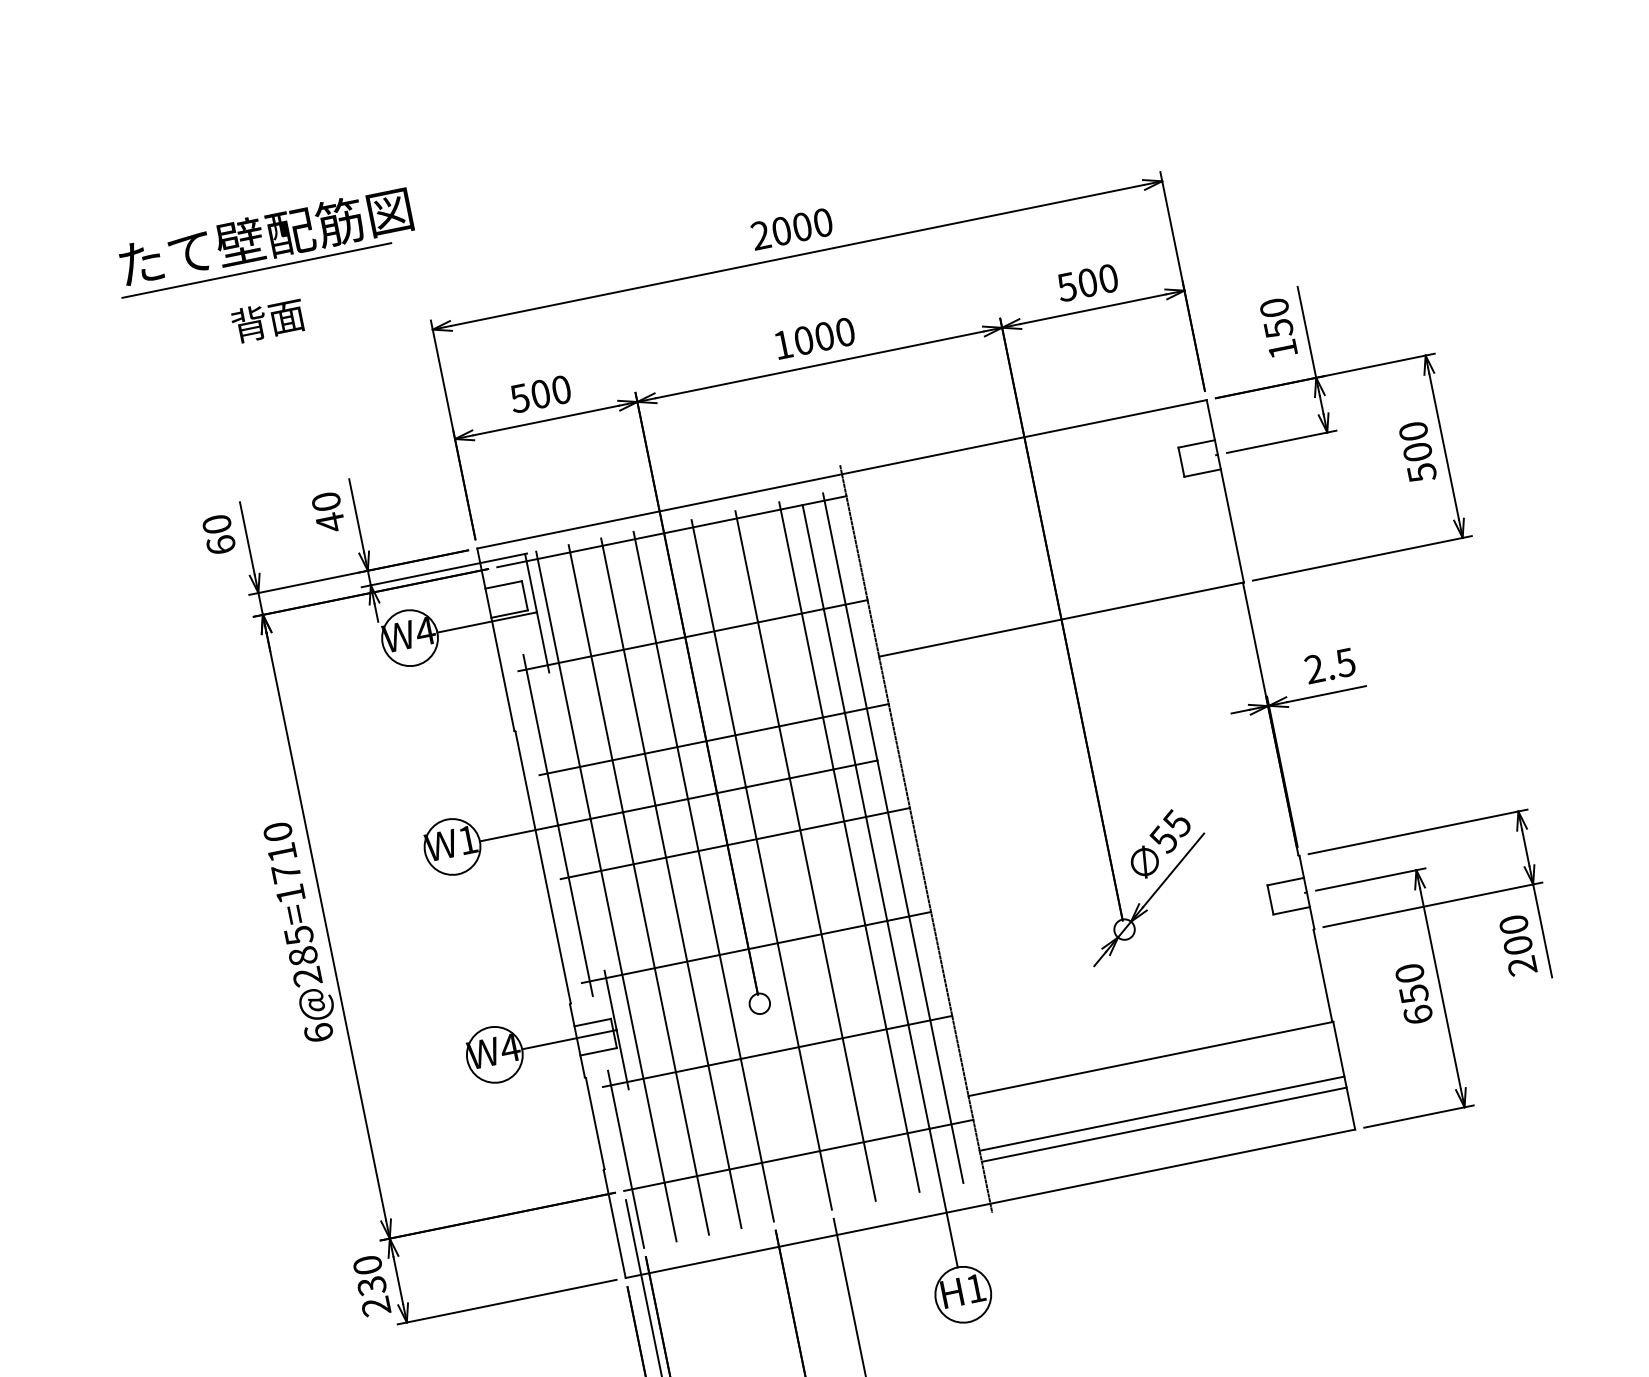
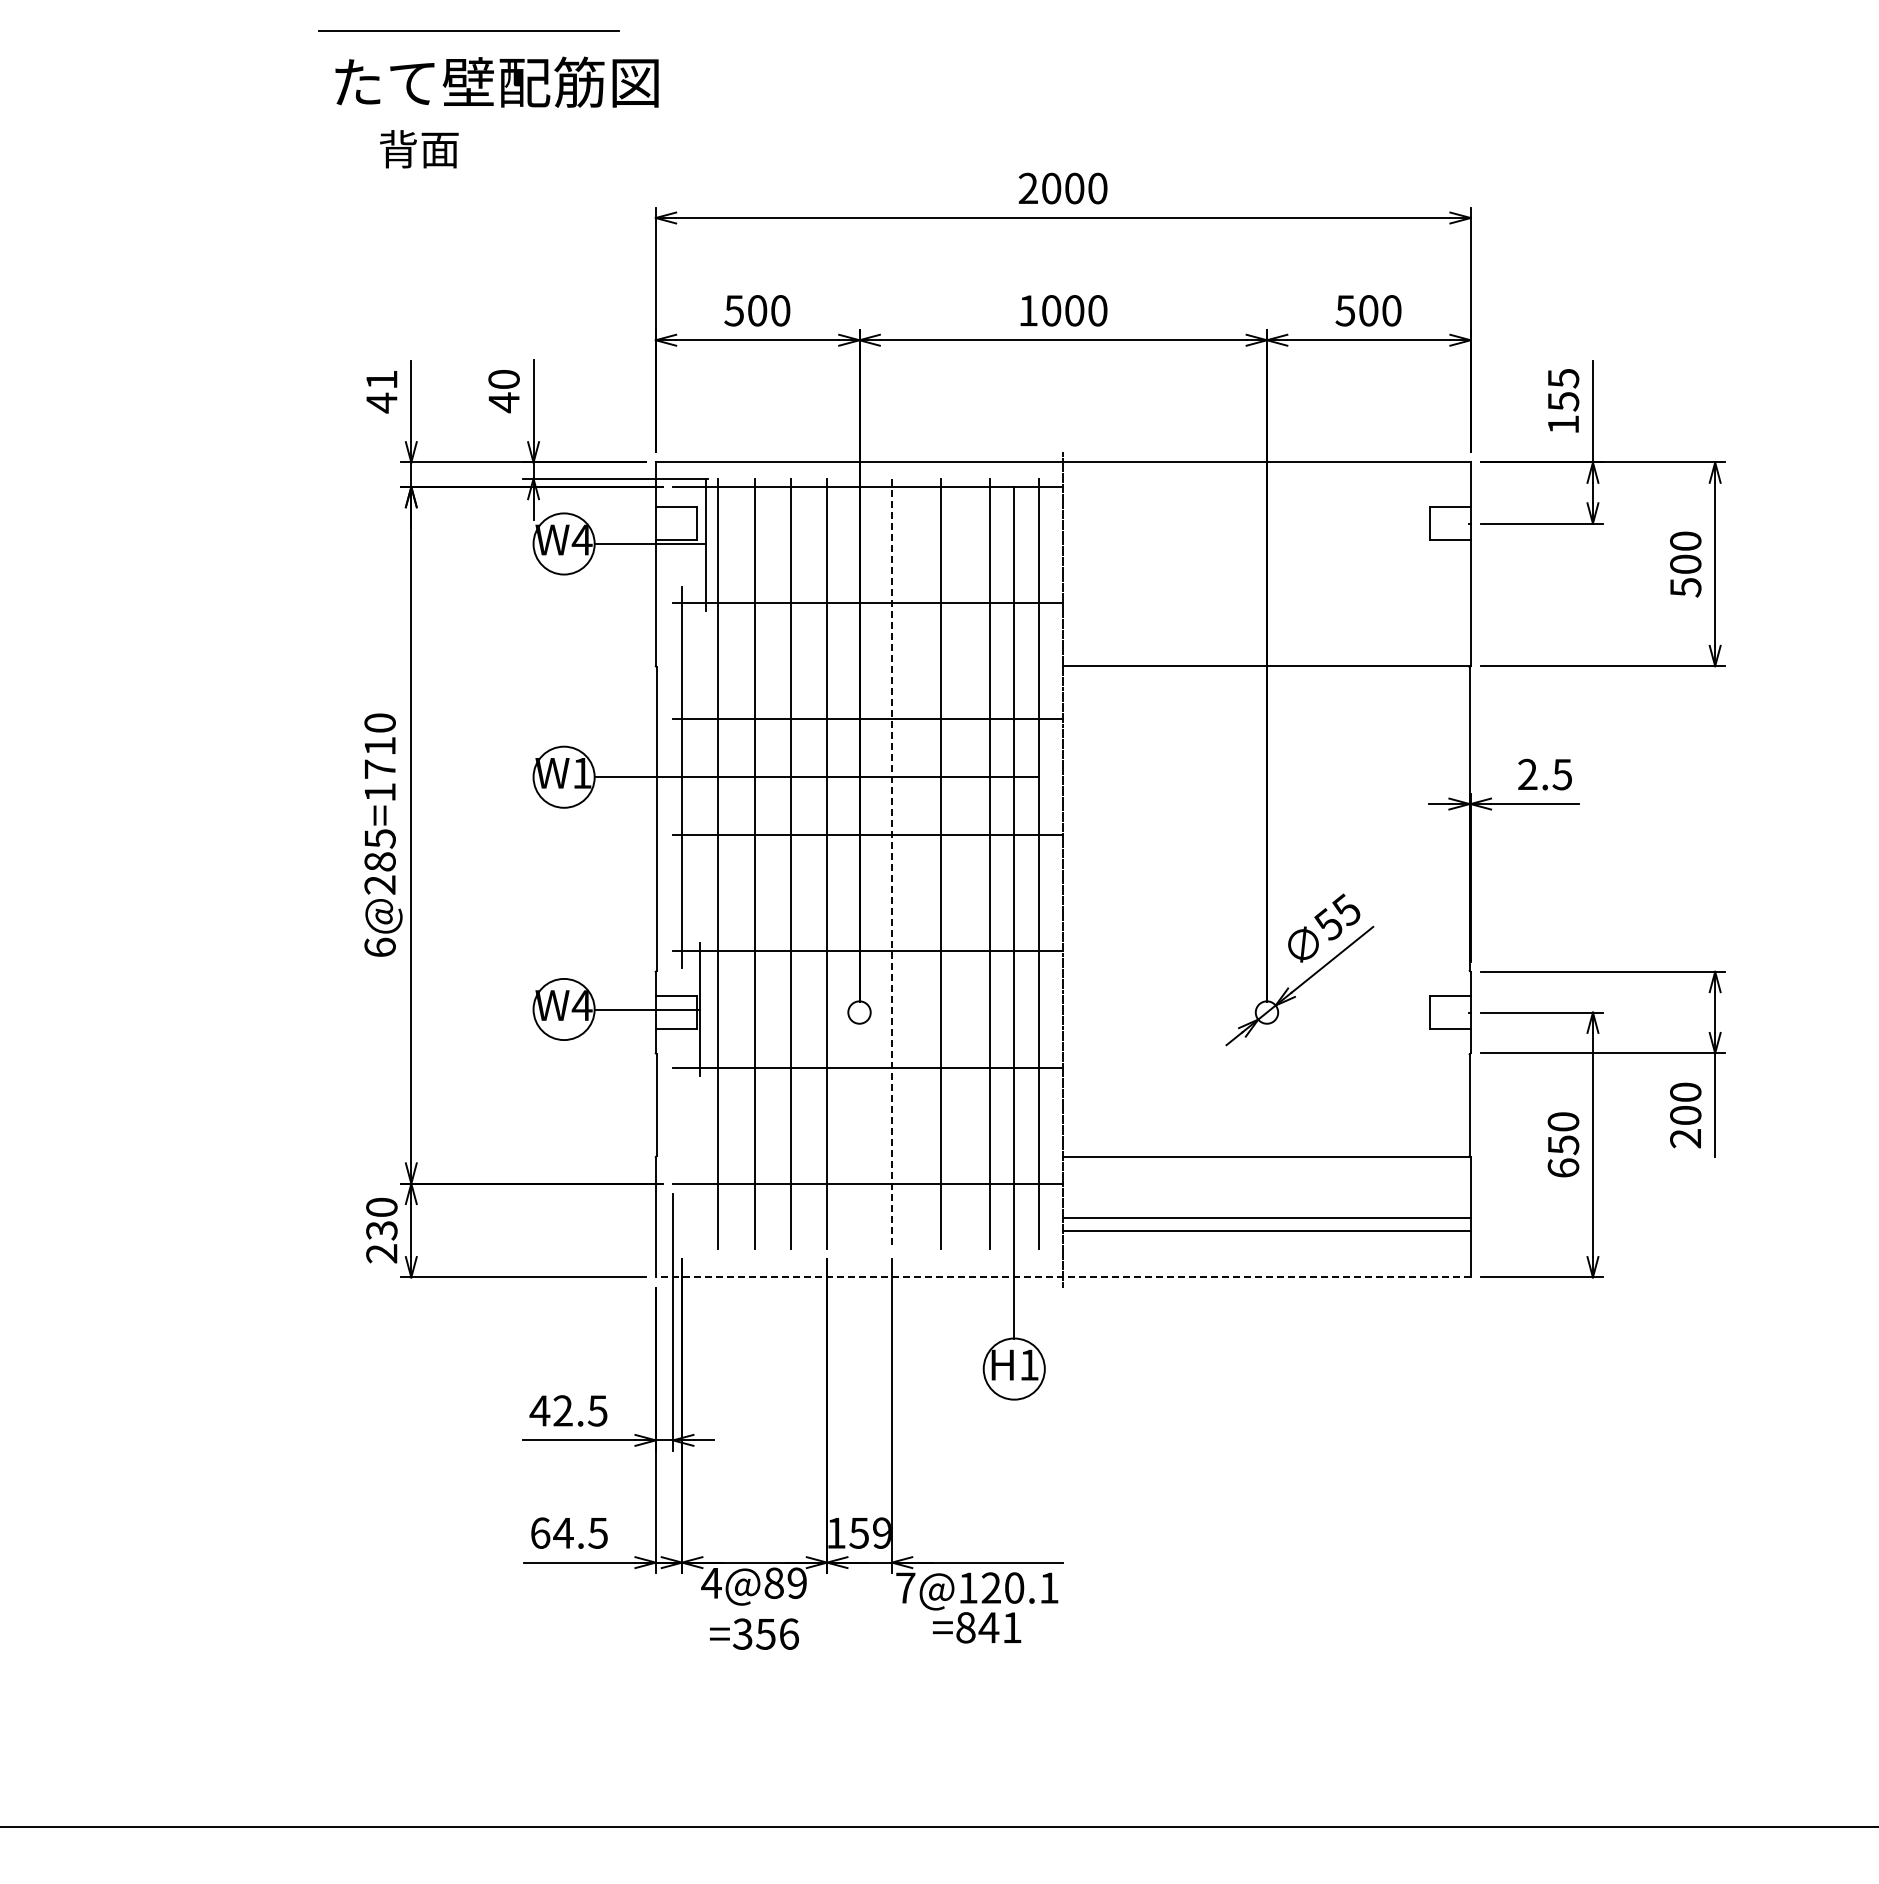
line: (256, 270) -> (468, 30), moved
text: (1274, 308) -> (1563, 378), 150 -> 155
text: (268, 320) -> (419, 149), moved
text: (218, 534) -> (381, 391), 60 -> 41
line: (761, 865) -> (891, 864), solid -> dashed
line: (626, 1159) -> (682, 1150), removed
line: (989, 1204) -> (1062, 1277), solid -> dashed

